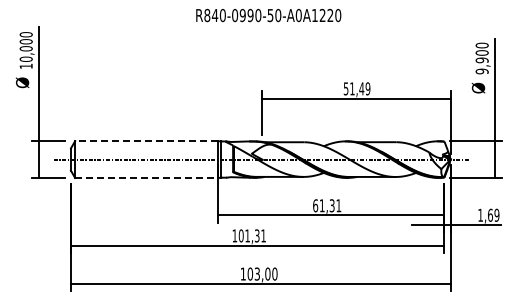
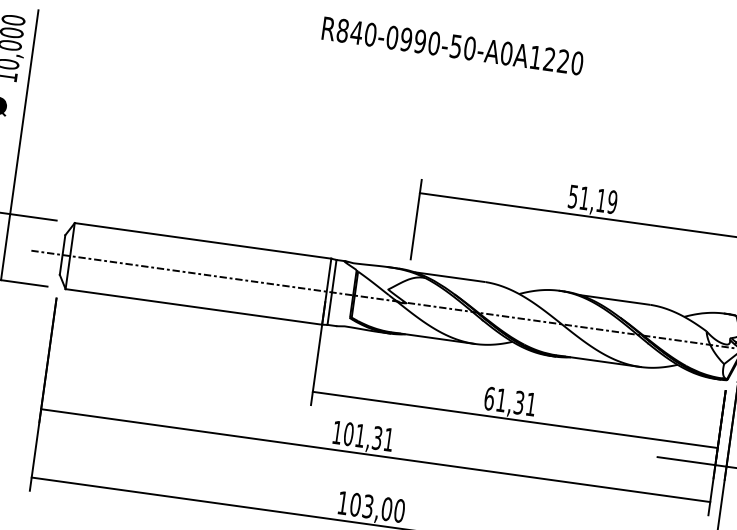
text: (361, 88) -> (600, 199), 51,49 -> 51,19
line: (146, 141) -> (202, 241), dashed -> solid
line: (146, 178) -> (193, 307), dashed -> solid

